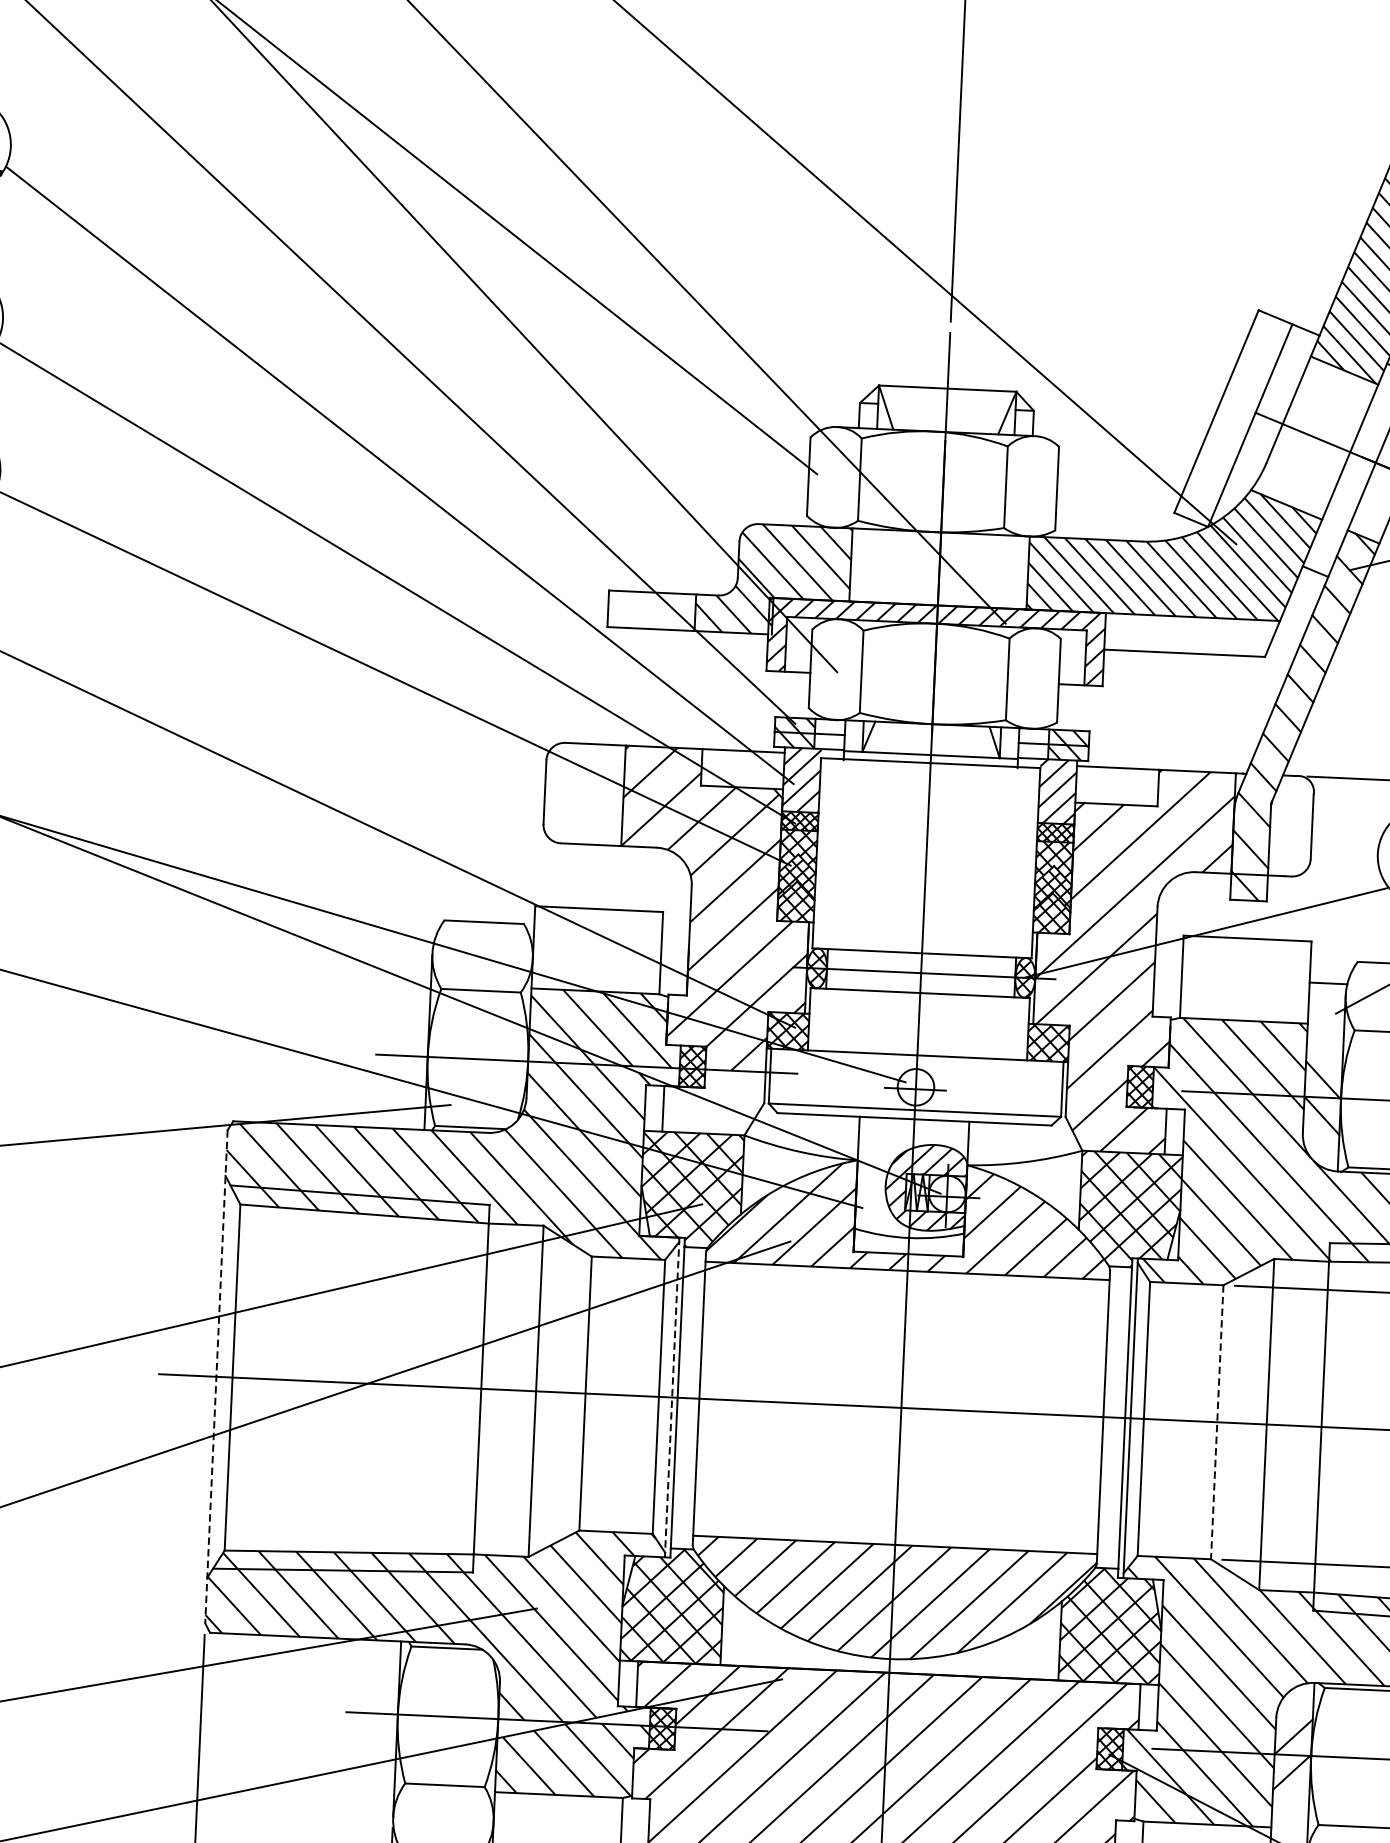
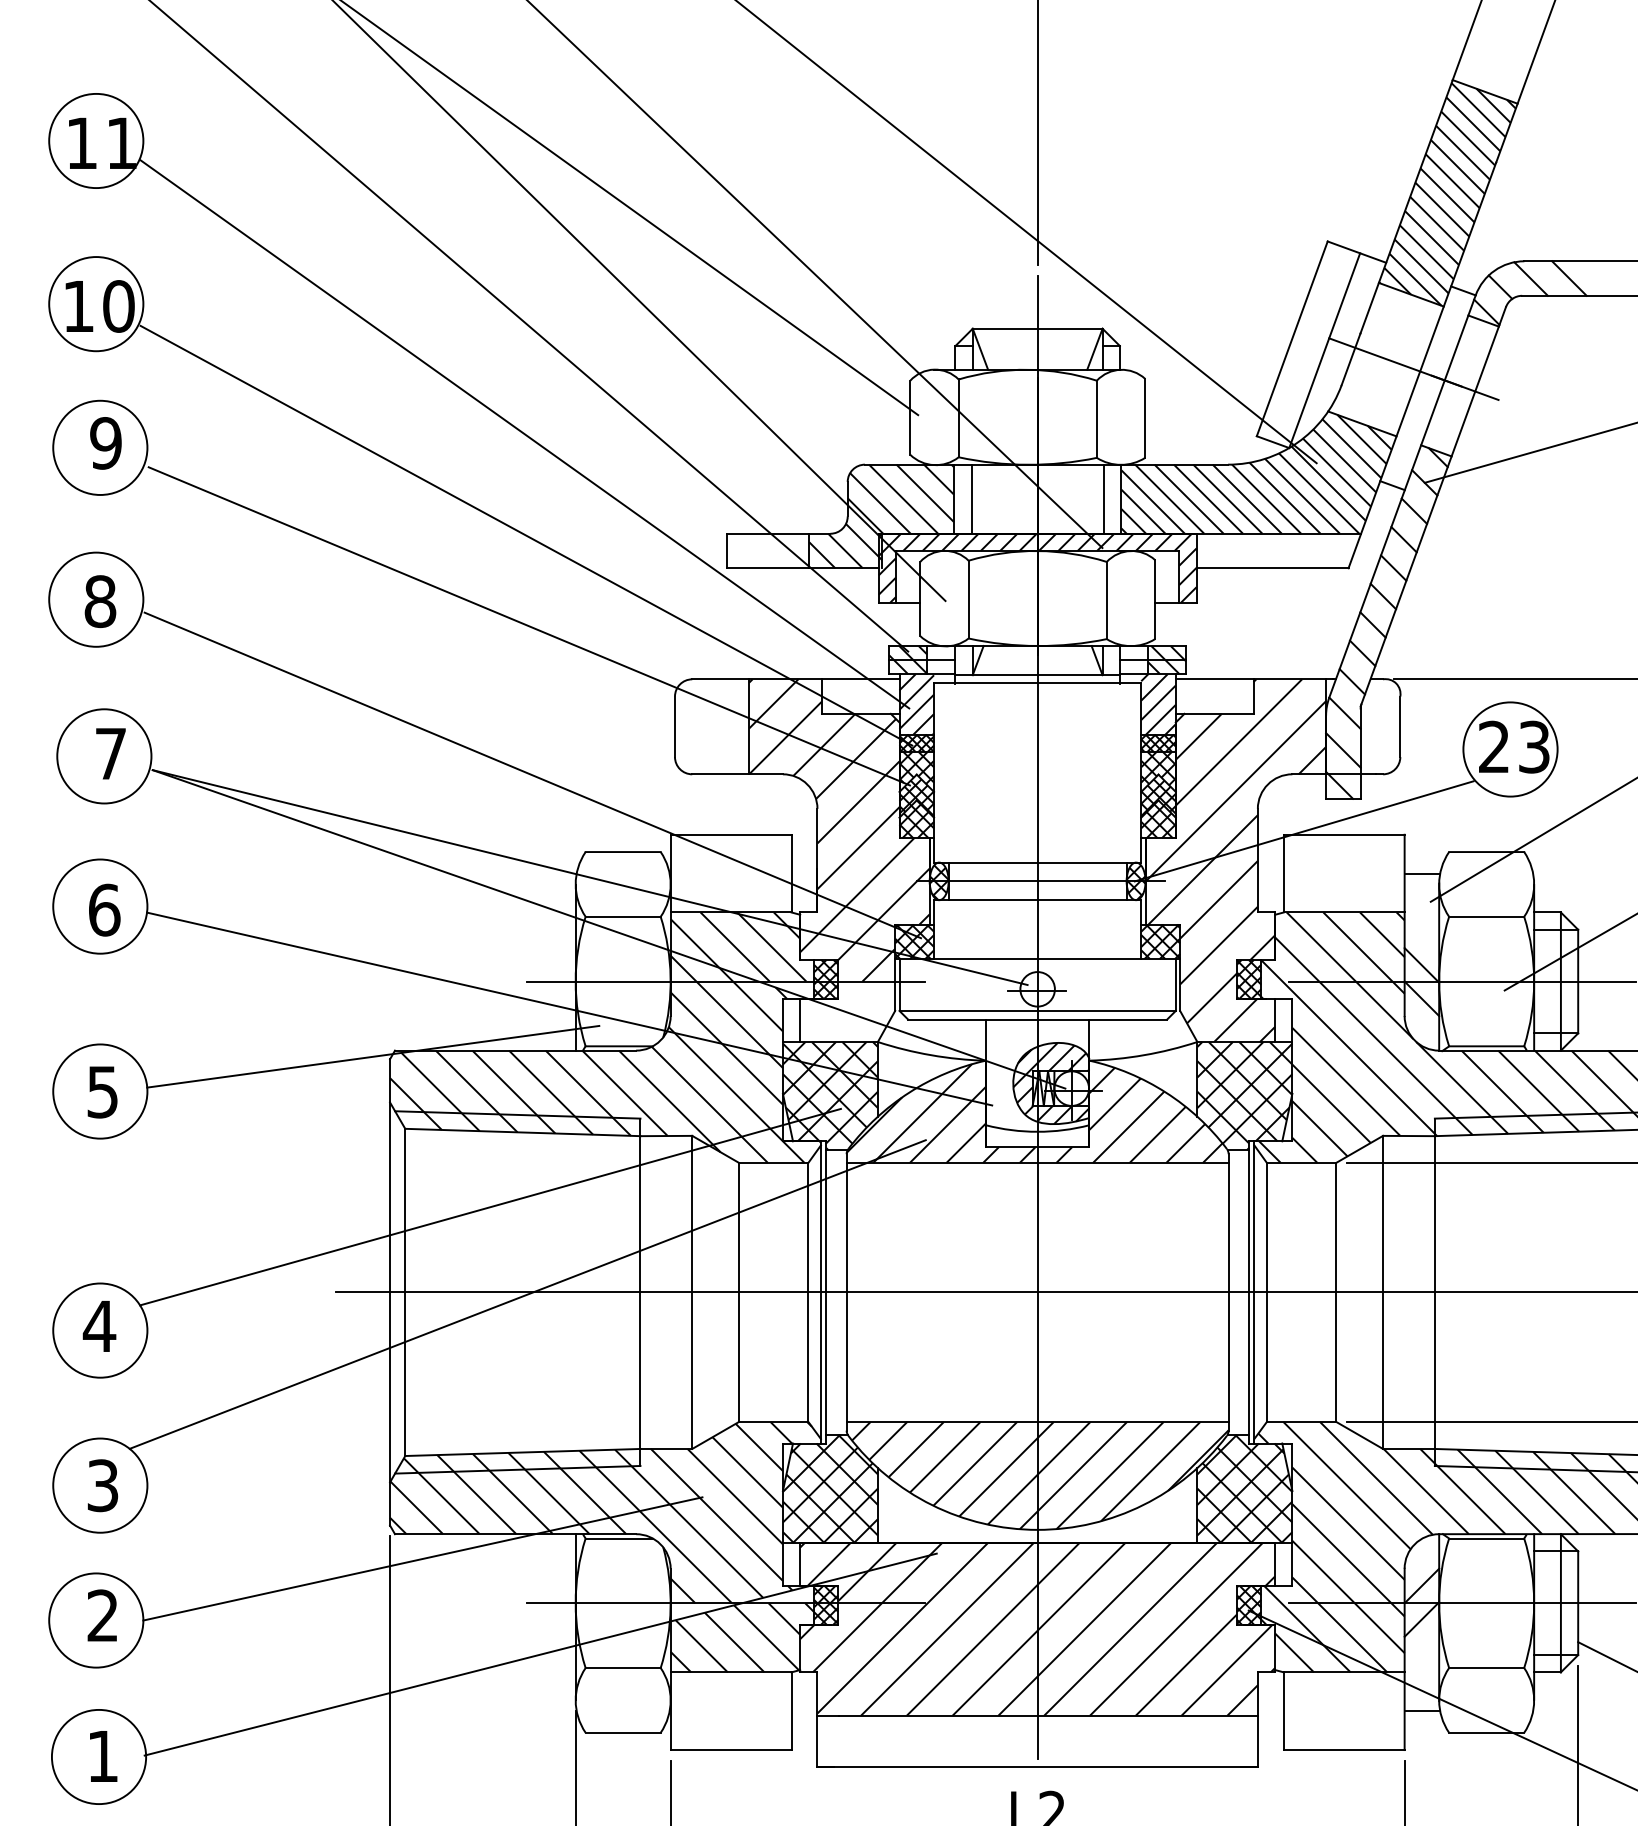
line: (869, 565) -> (971, 498), added
line: (1009, 571) -> (1103, 498), added
line: (216, 1376) -> (390, 1292), dashed -> solid
line: (671, 1397) -> (820, 1292), dashed -> solid
line: (1217, 1422) -> (1336, 1292), dashed -> solid

